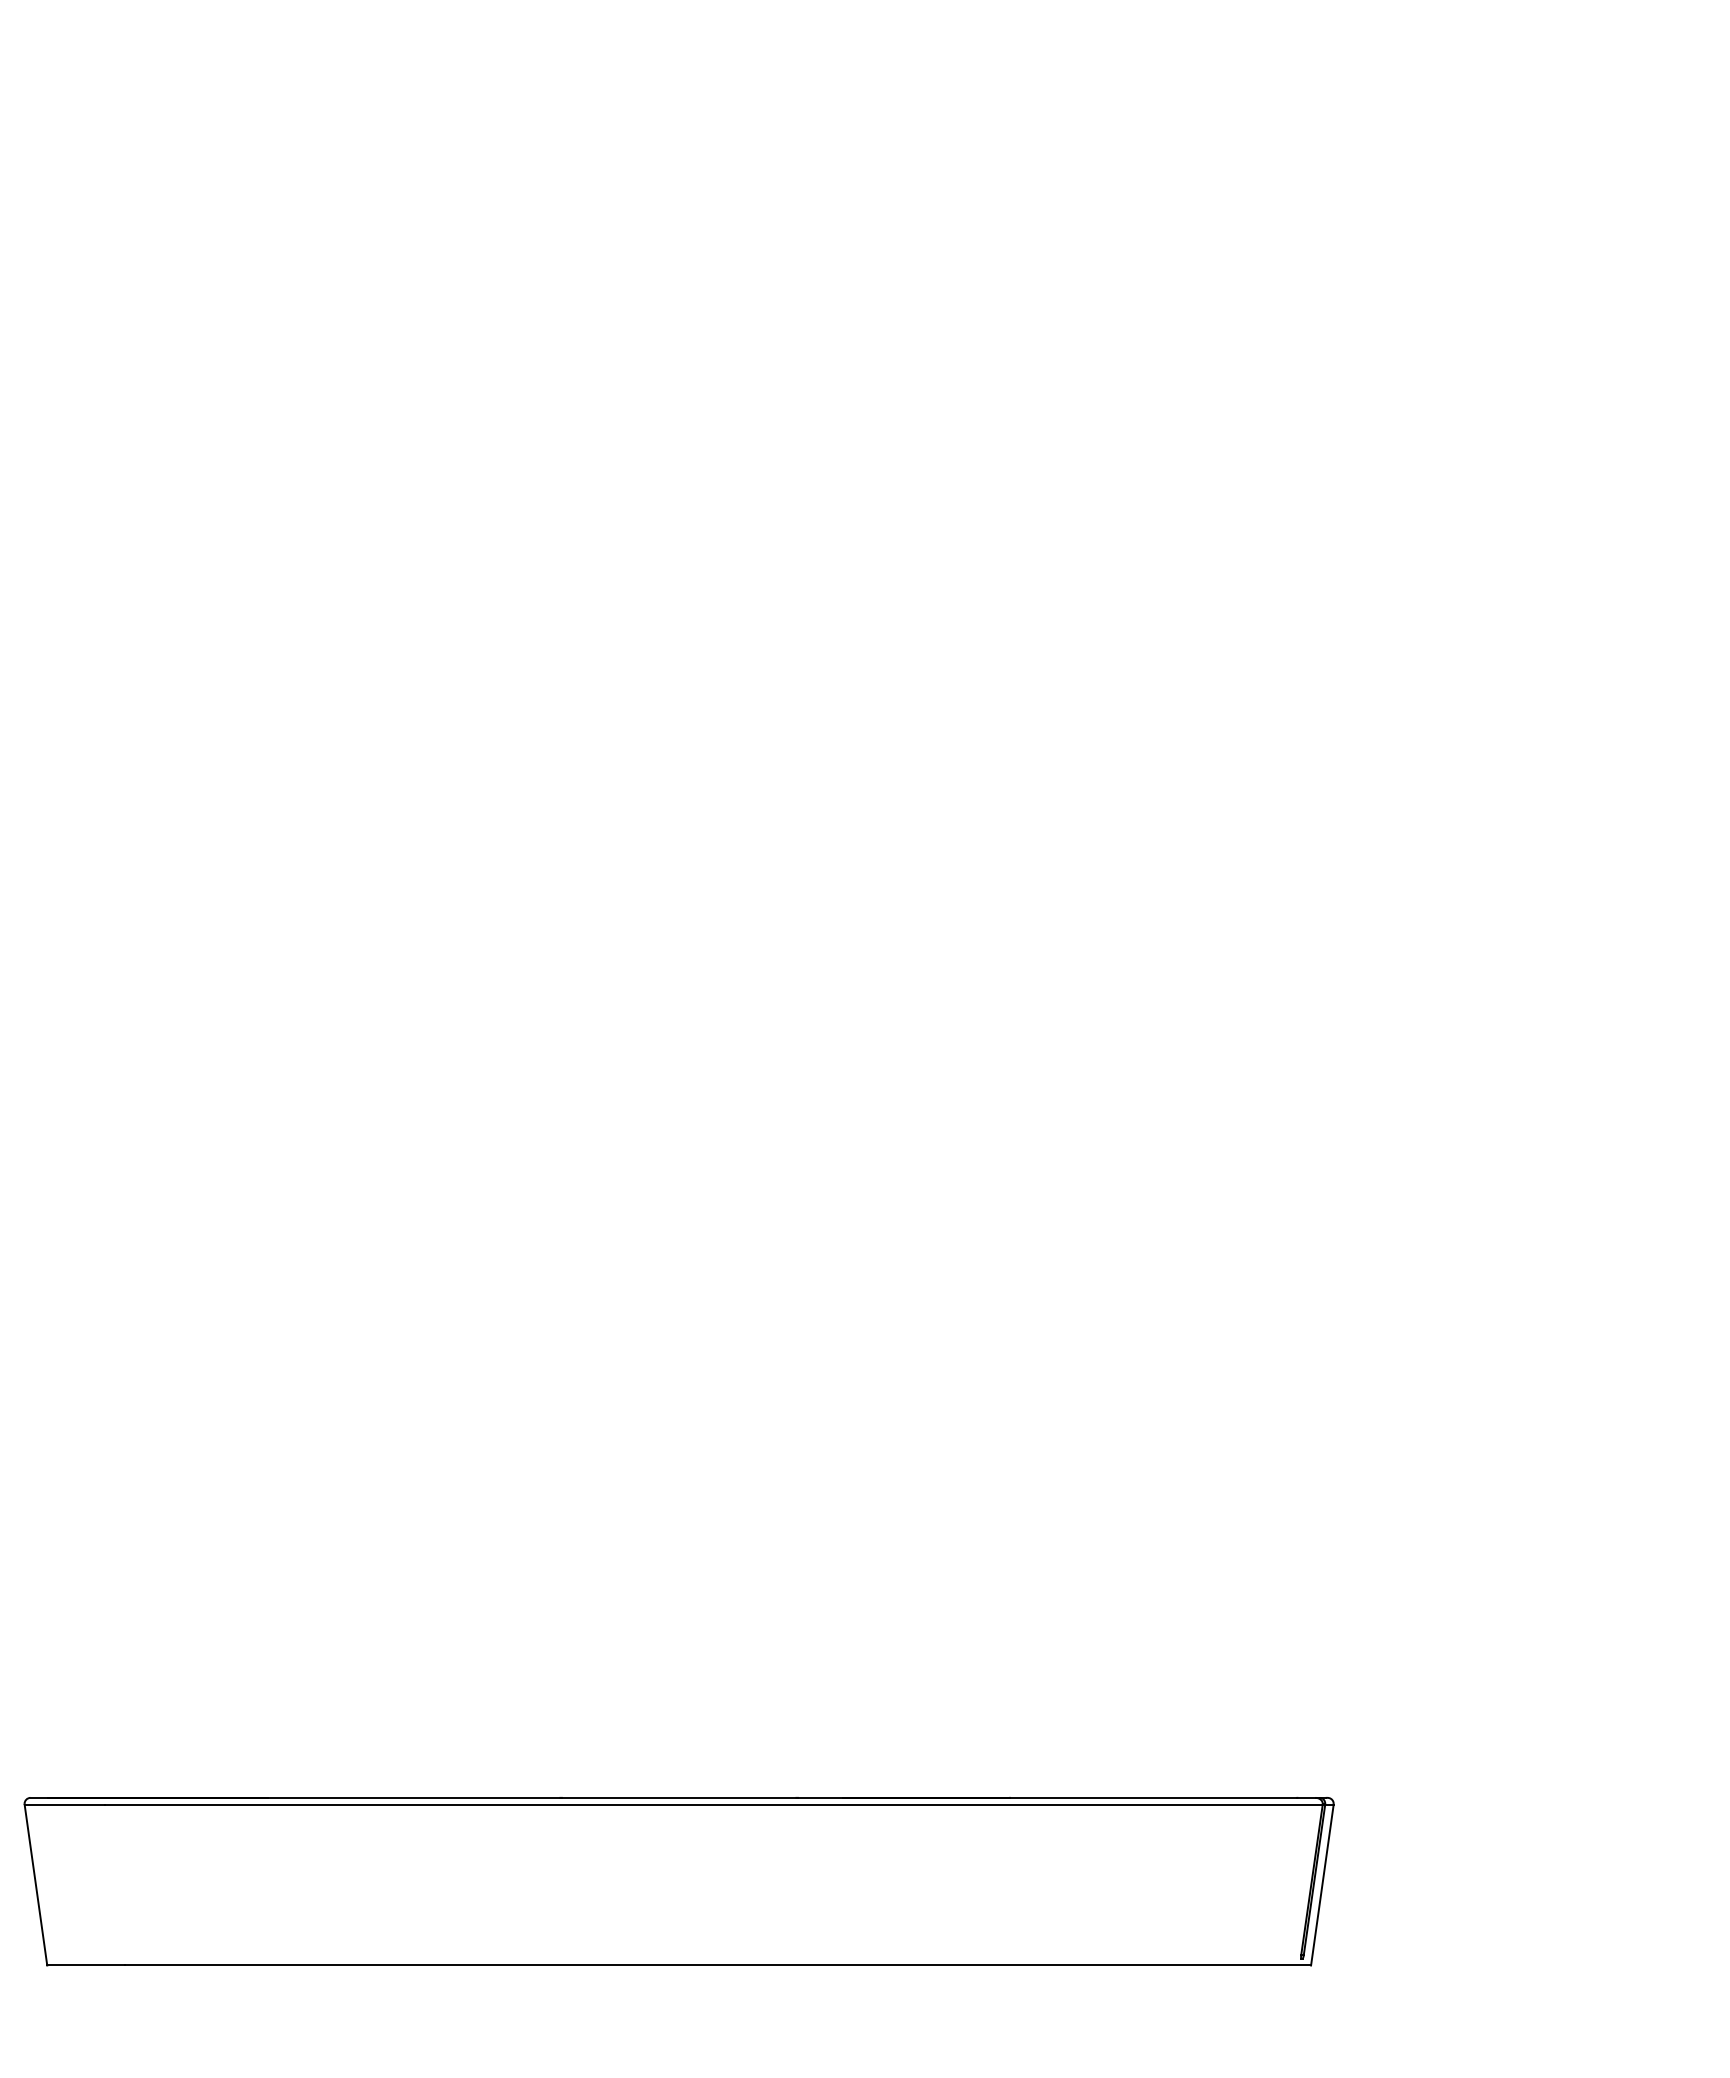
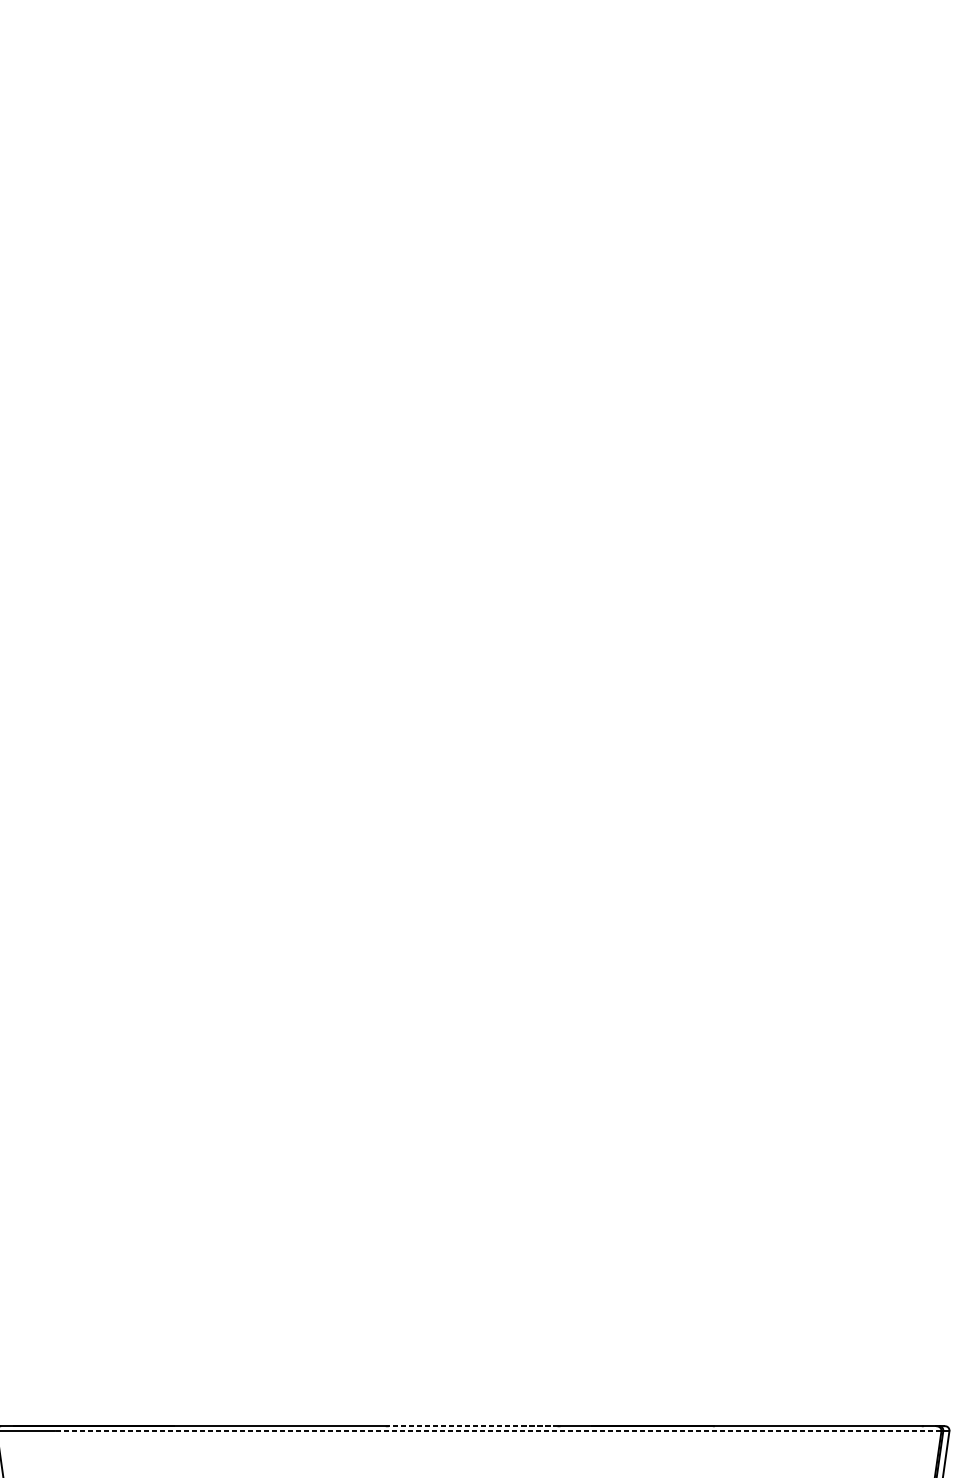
line: (678, 1797) -> (472, 1425), solid -> dashed
line: (713, 1804) -> (498, 1431), solid -> dashed

